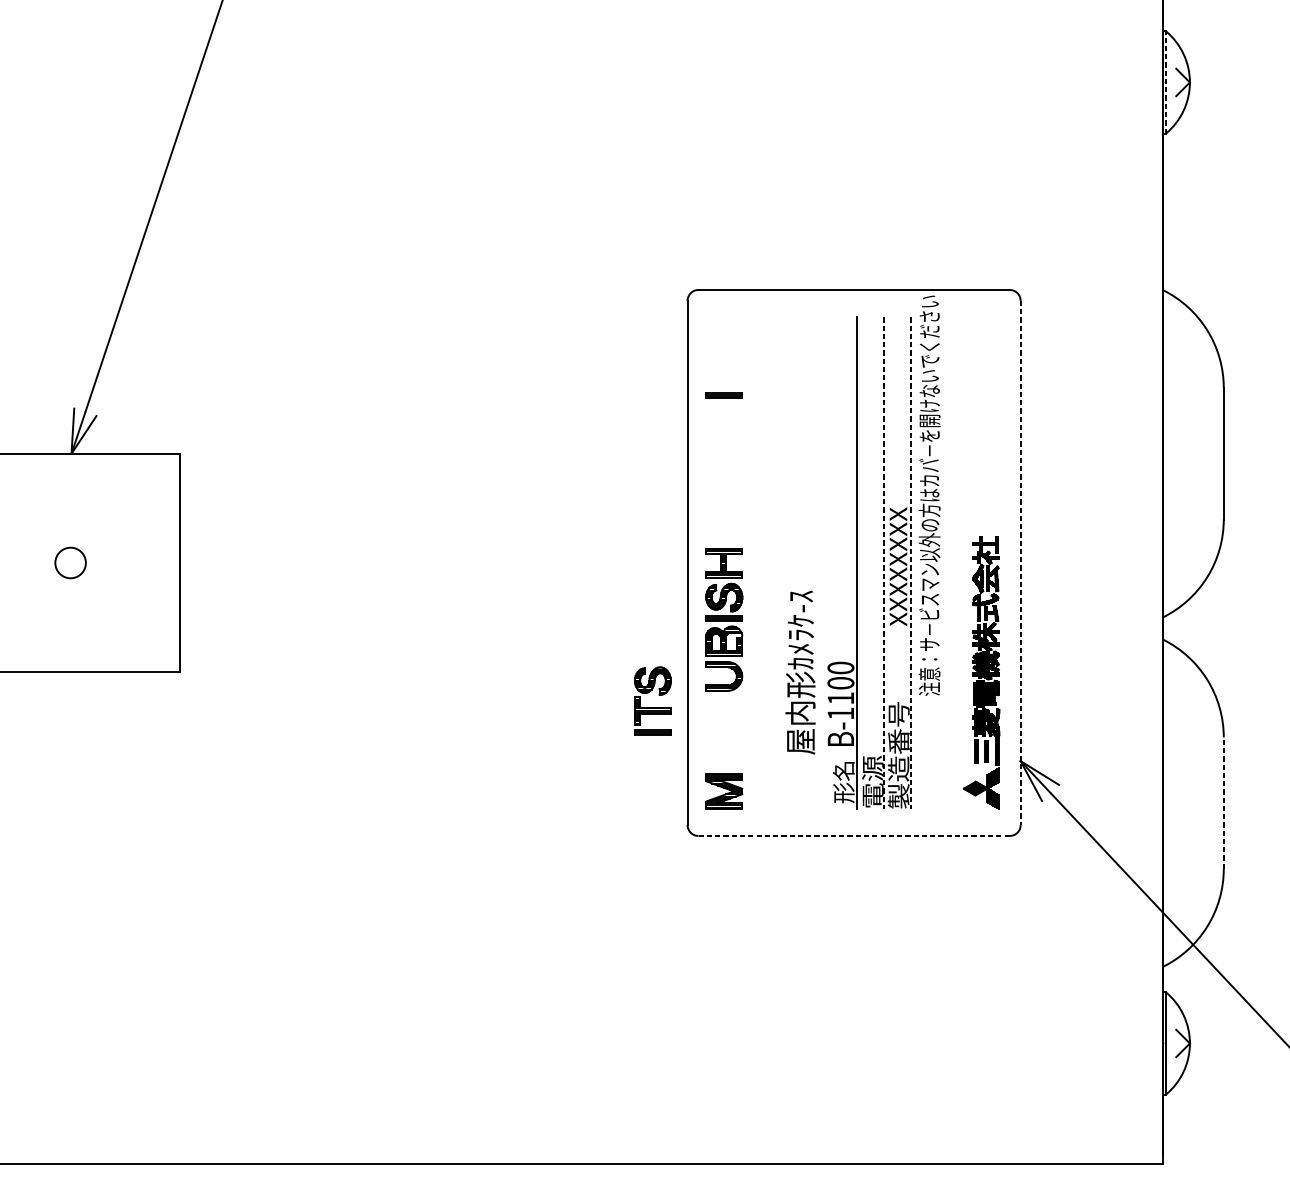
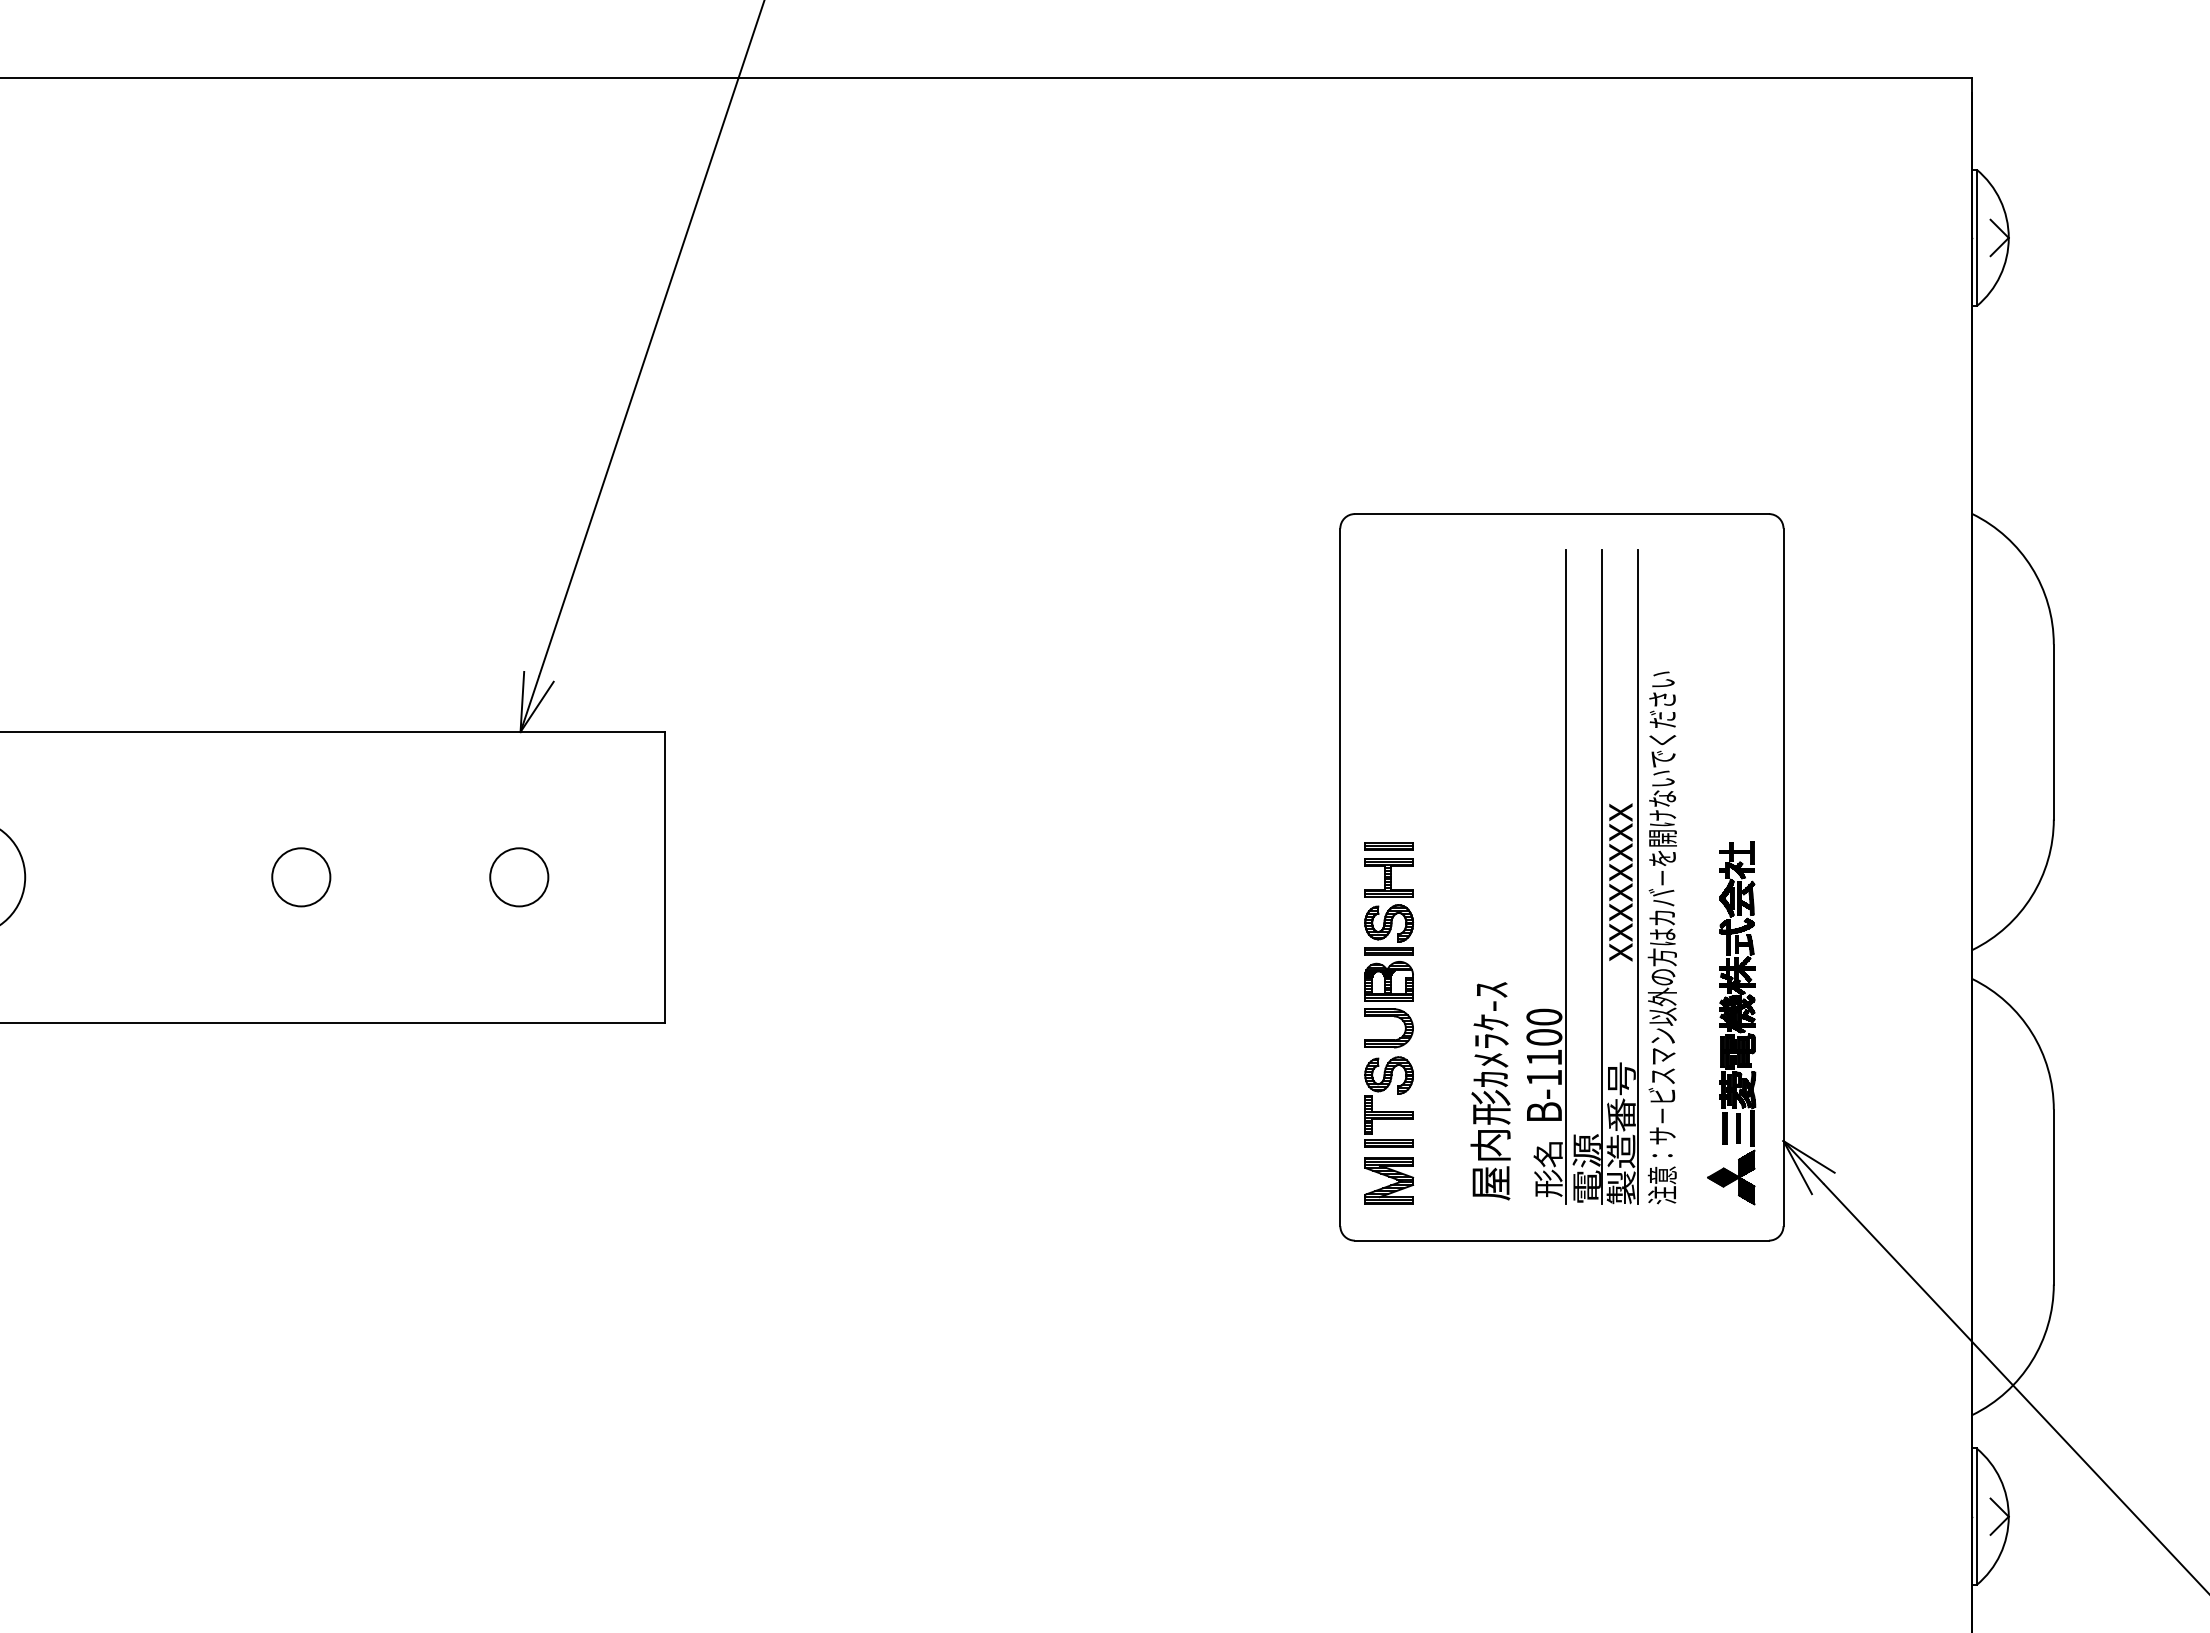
line: (1165, 82) -> (1976, 237), dashed -> solid
part: (723, 395) -> (1388, 846), moved
text: (928, 495) -> (1661, 937), moved
circle: (70, 563) -> (519, 877), size x1.43
line: (883, 563) -> (1601, 877), dashed -> solid
line: (911, 563) -> (1638, 877), dashed -> solid
line: (1020, 563) -> (1783, 877), dashed -> solid
text: (800, 672) -> (1490, 1091), moved
part: (652, 708) -> (1388, 1111), moved
line: (1223, 802) -> (2053, 1196), dashed -> solid
line: (853, 835) -> (1561, 1240), dashed -> solid

